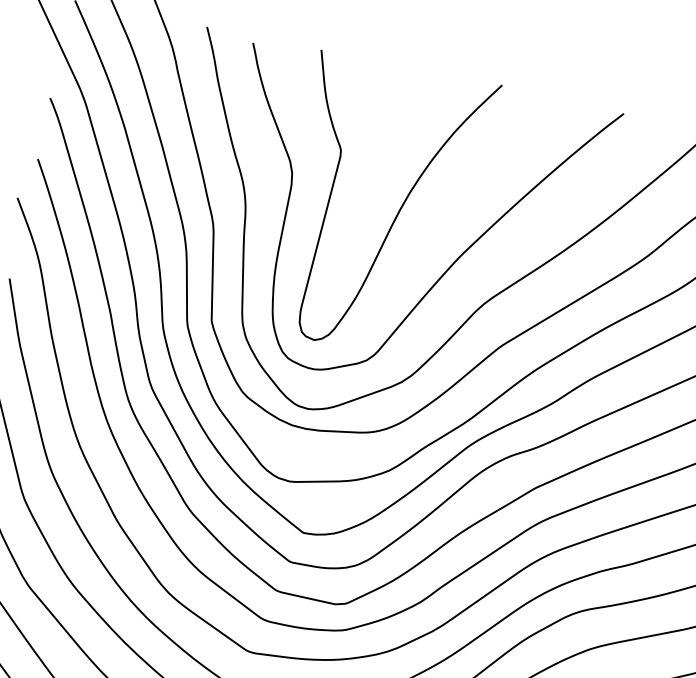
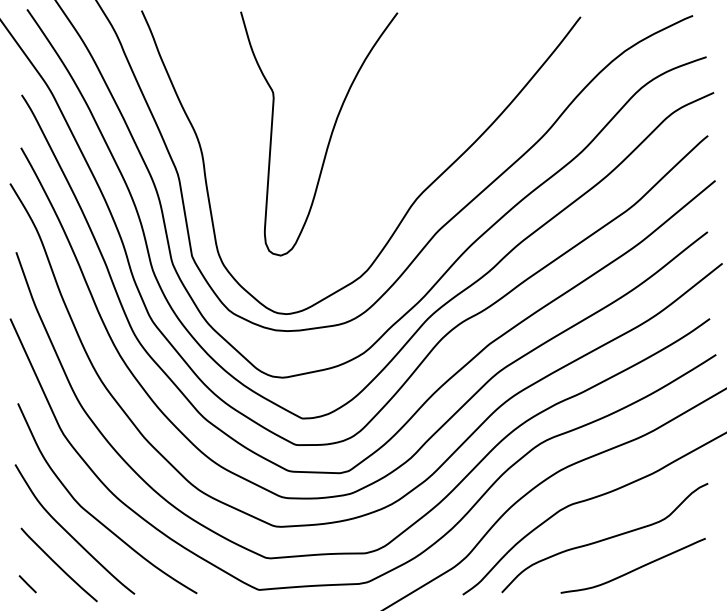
curve: (450, 265) -> (382, 171), removed

